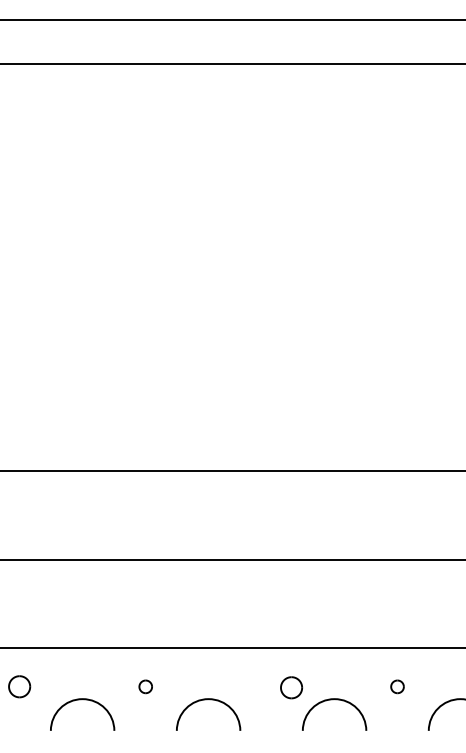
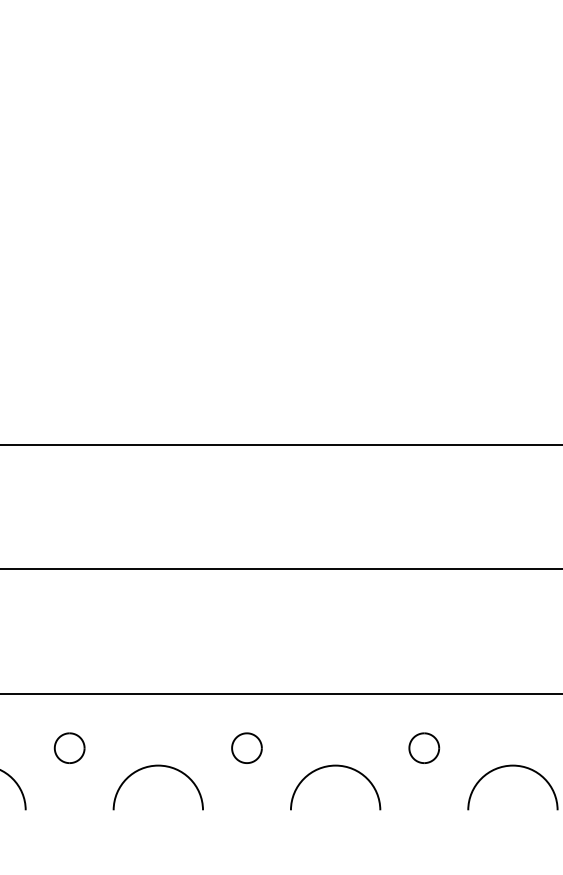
part: (145, 686) -> (69, 747), size x1.67
part: (397, 686) -> (424, 747), size x1.67
part: (291, 687) -> (246, 747), moved

